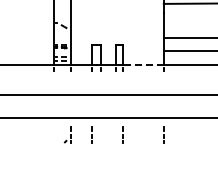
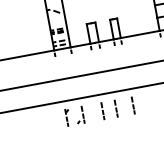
line: (143, 64) -> (140, 34), dashed -> solid
part: (55, 134) -> (67, 117), added
line: (105, 134) -> (115, 108), added

